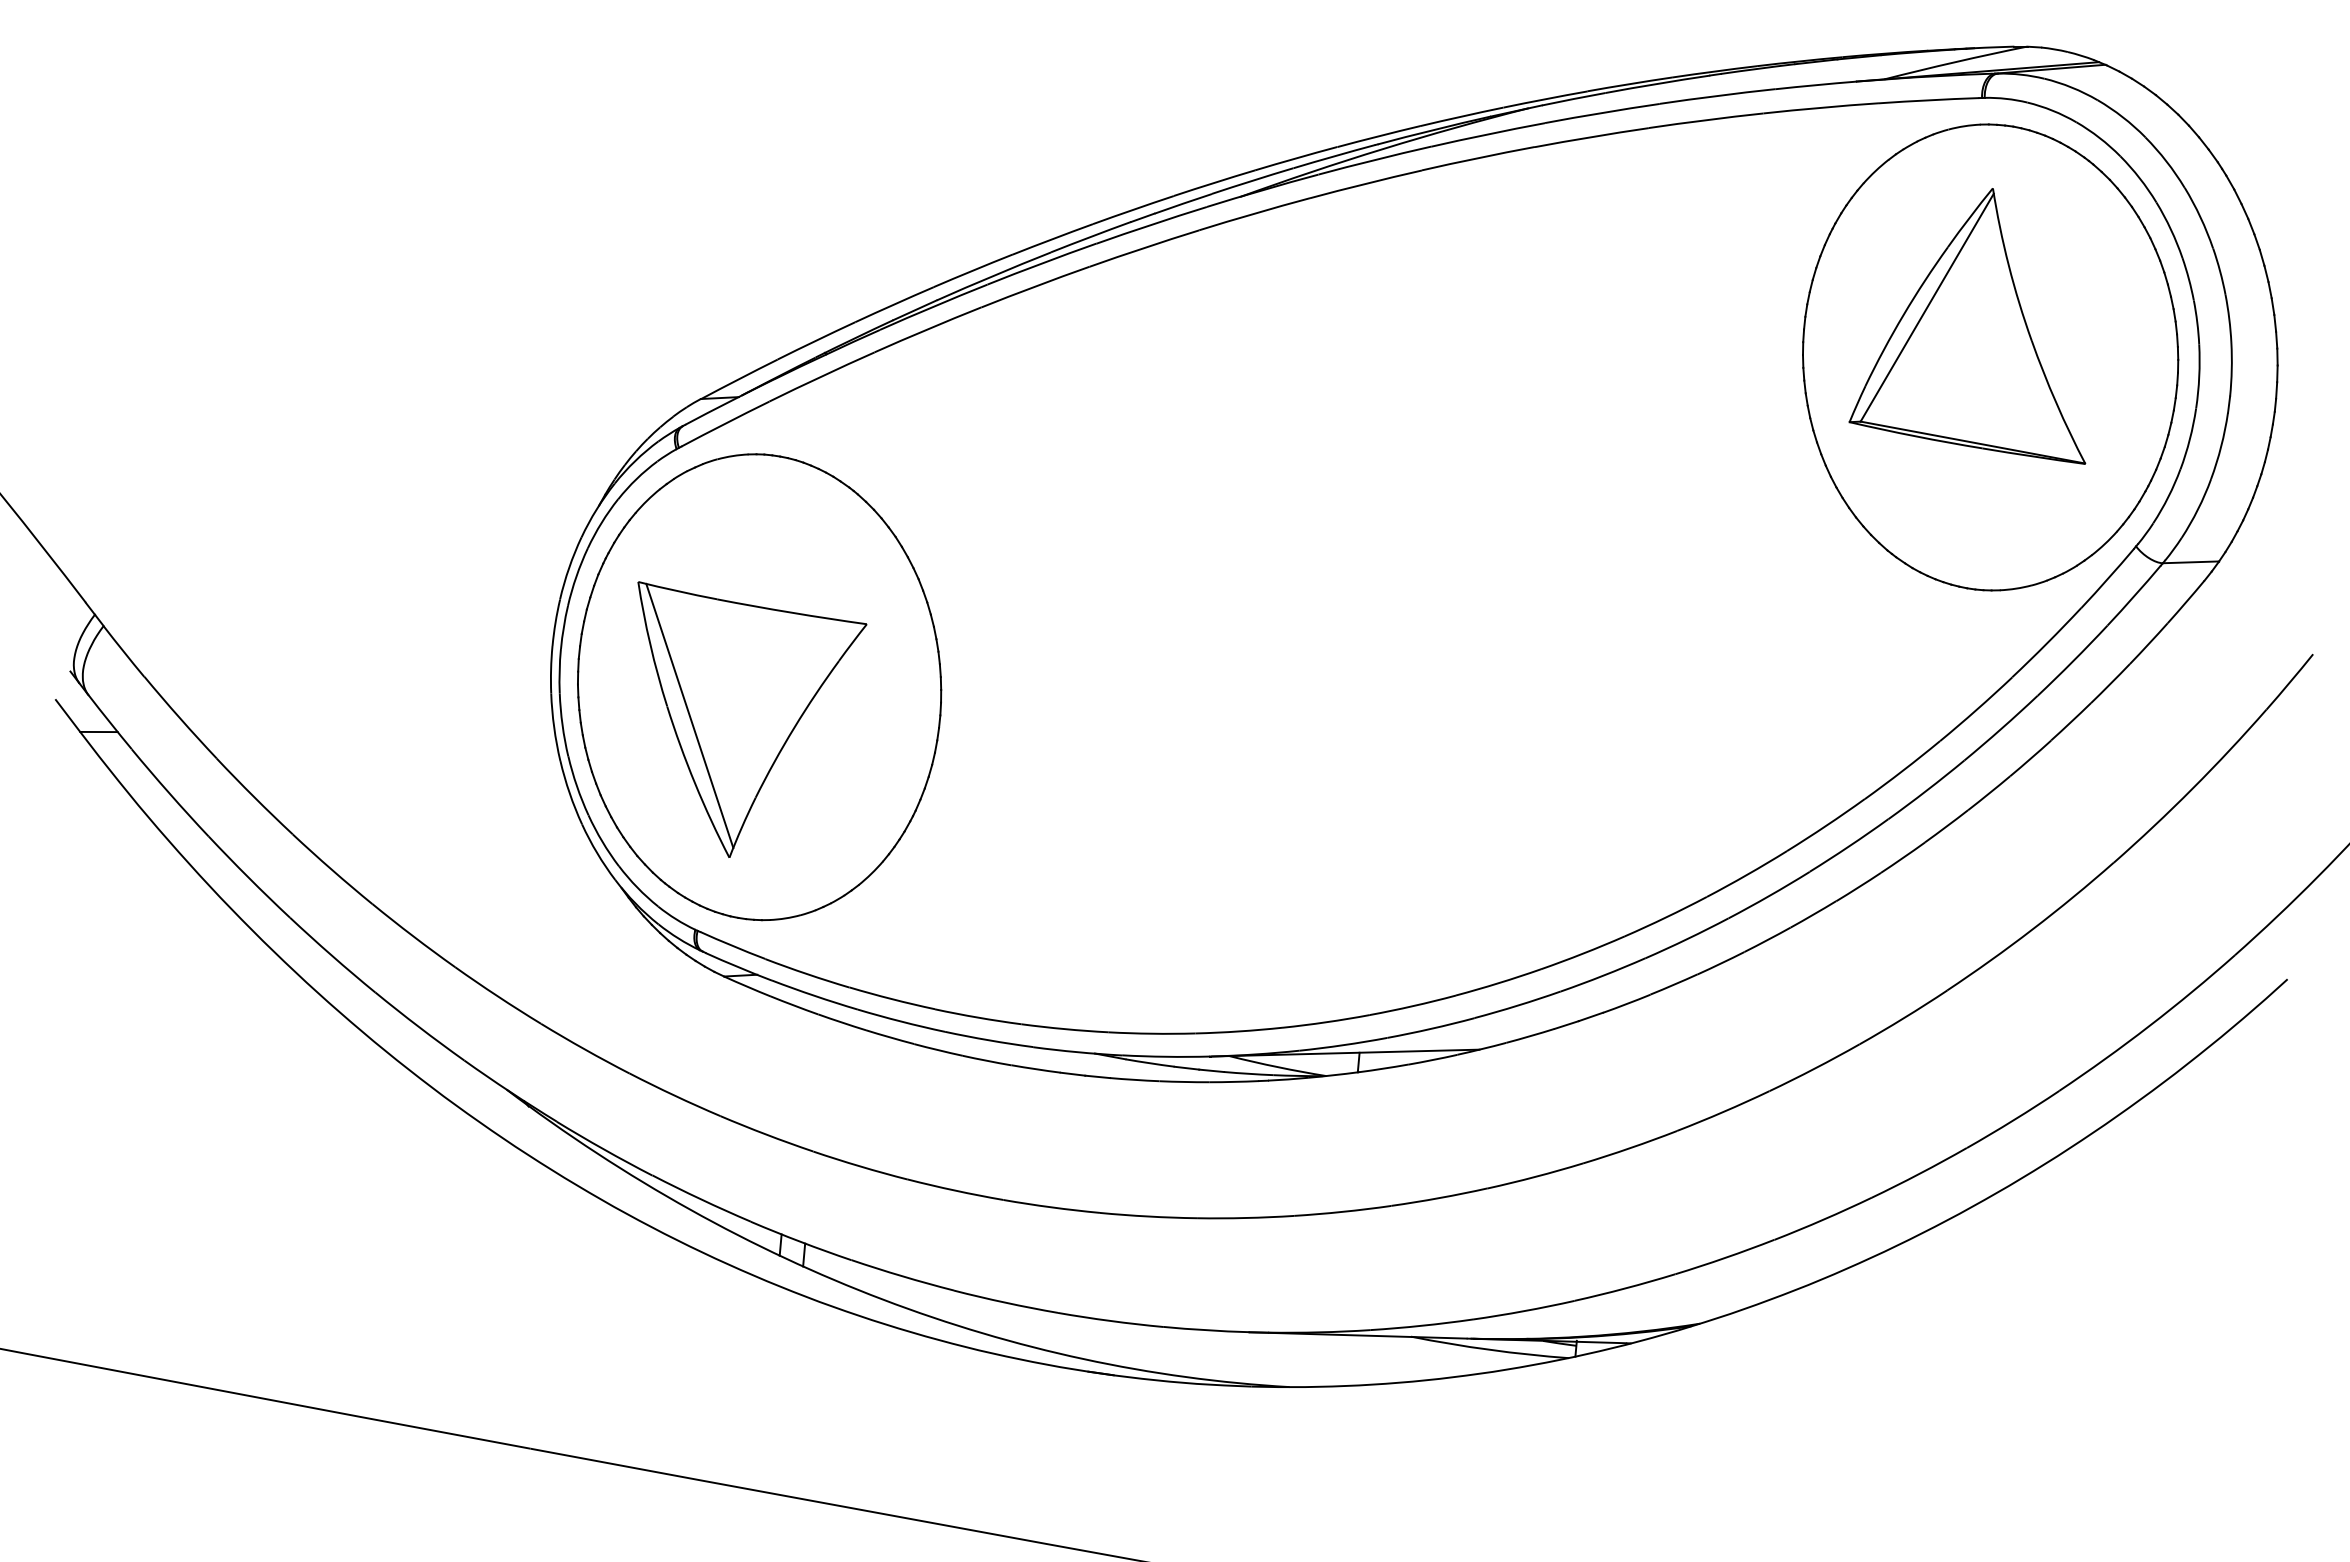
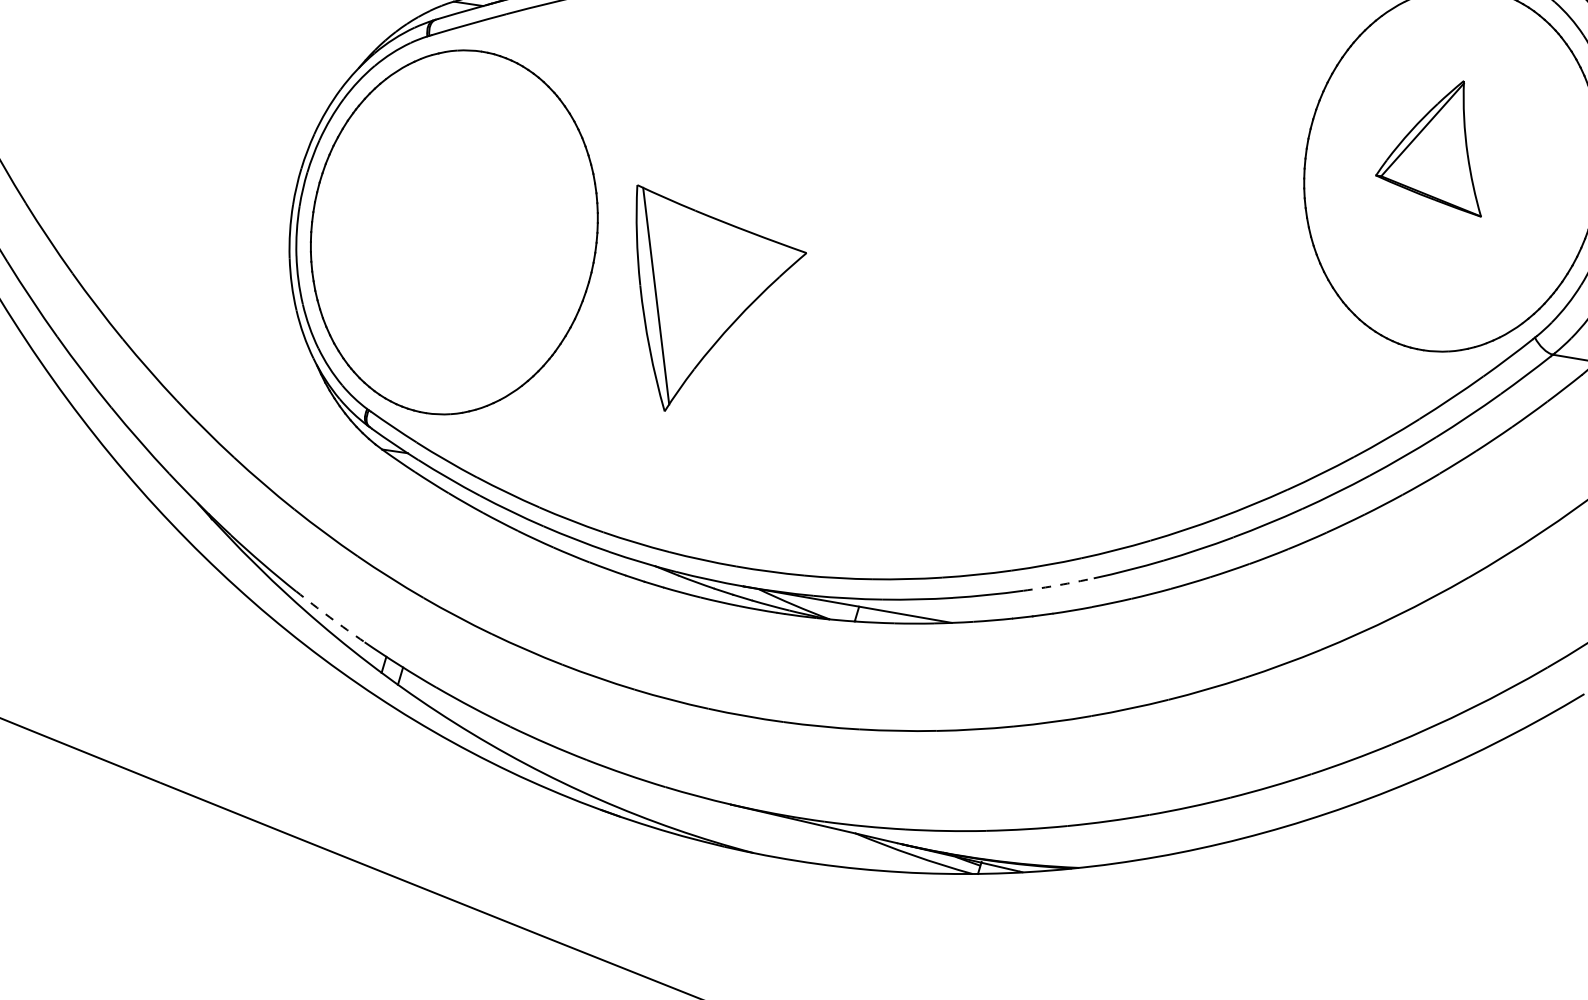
part: (1967, 326) -> (1439, 142), size x0.6
part: (752, 719) -> (703, 308), moved
arc: (1603, 975) -> (1058, 585), solid -> dashed
arc: (701, 1199) -> (330, 617), solid -> dashed

